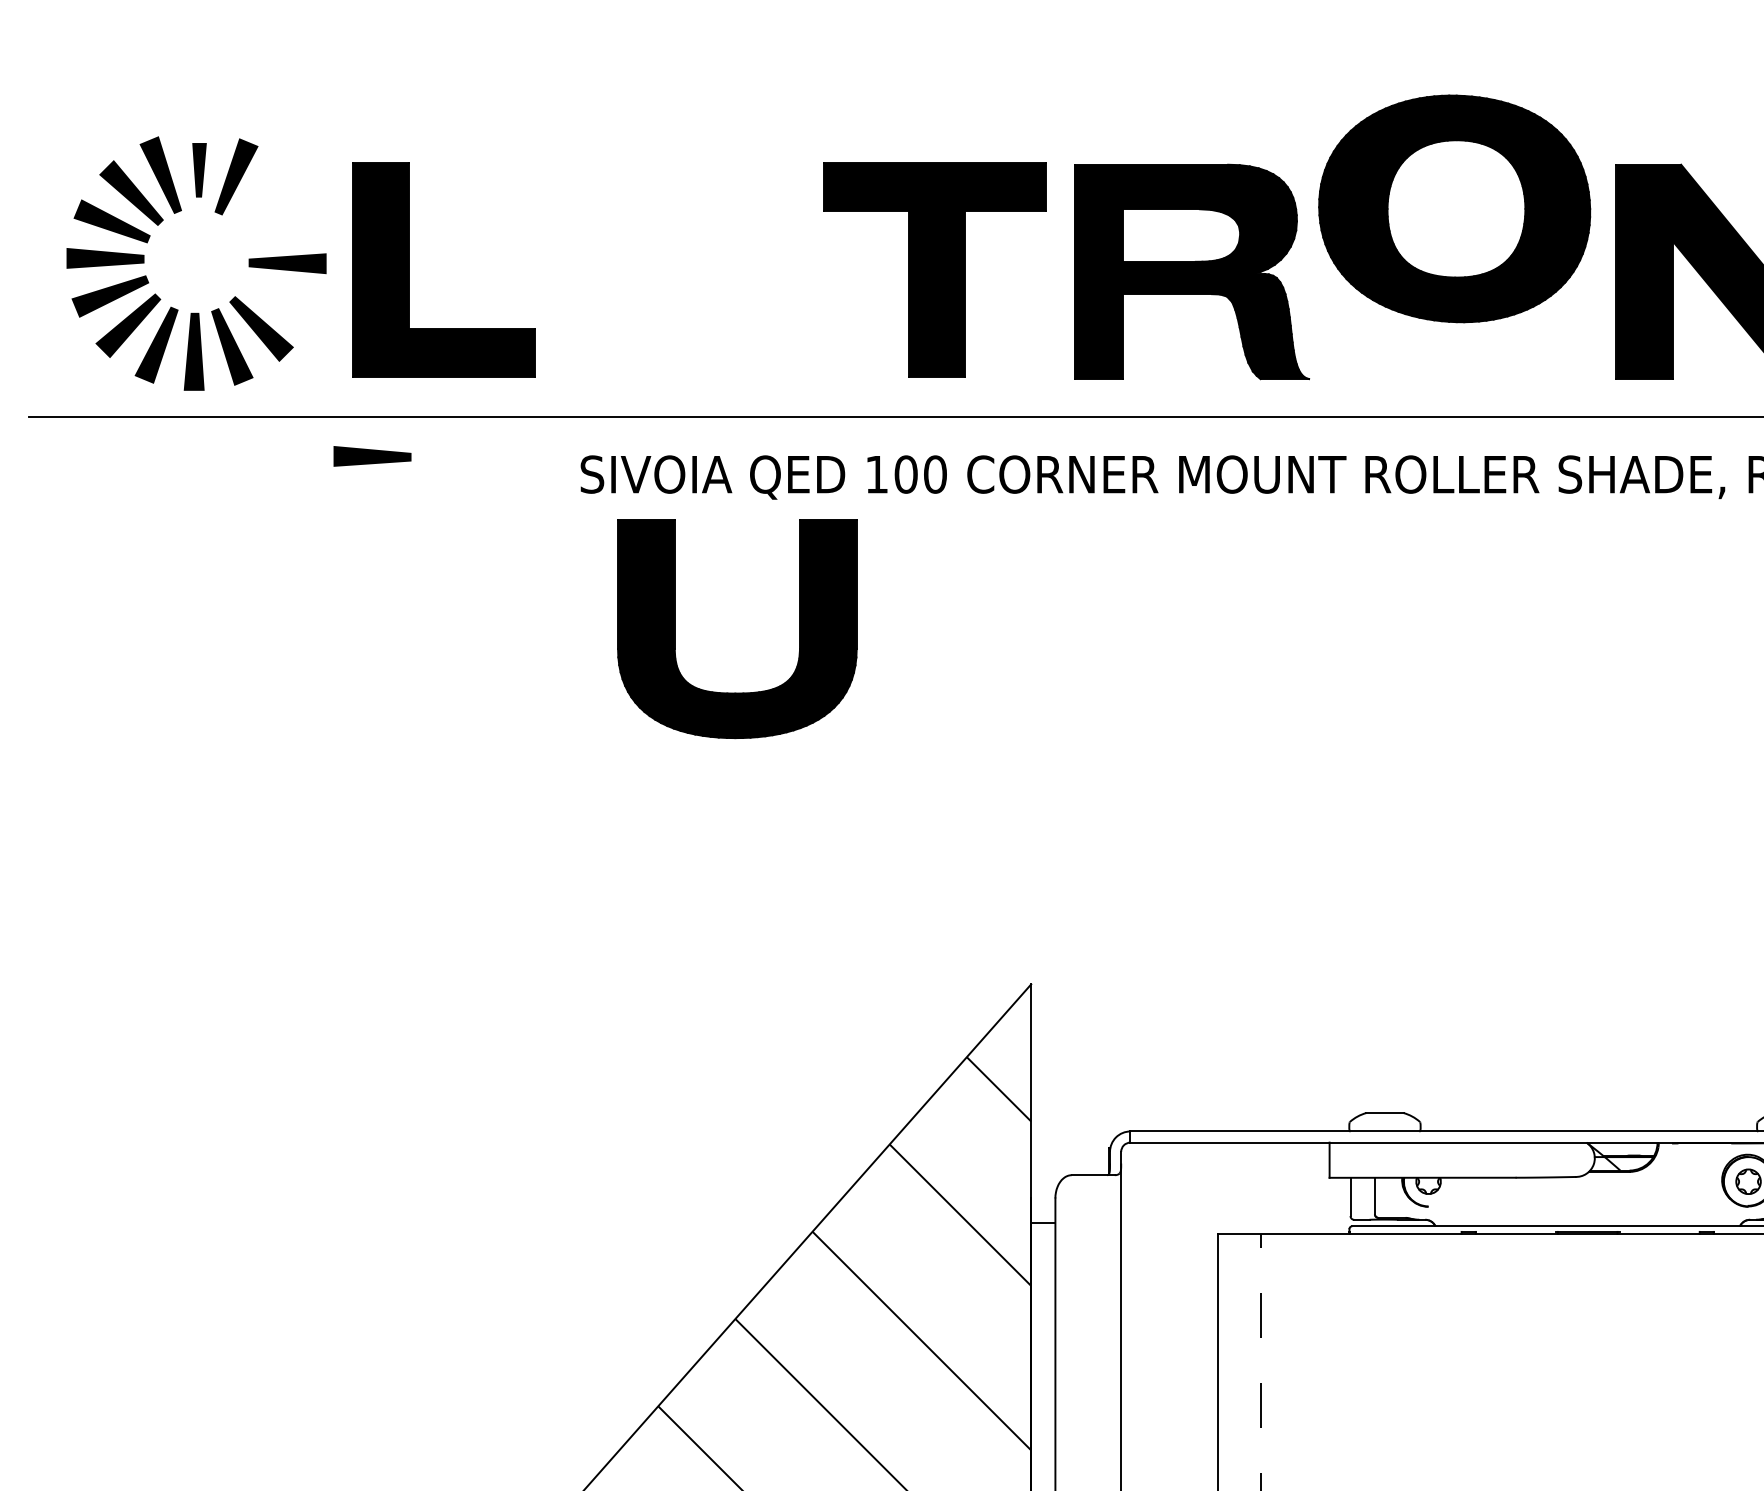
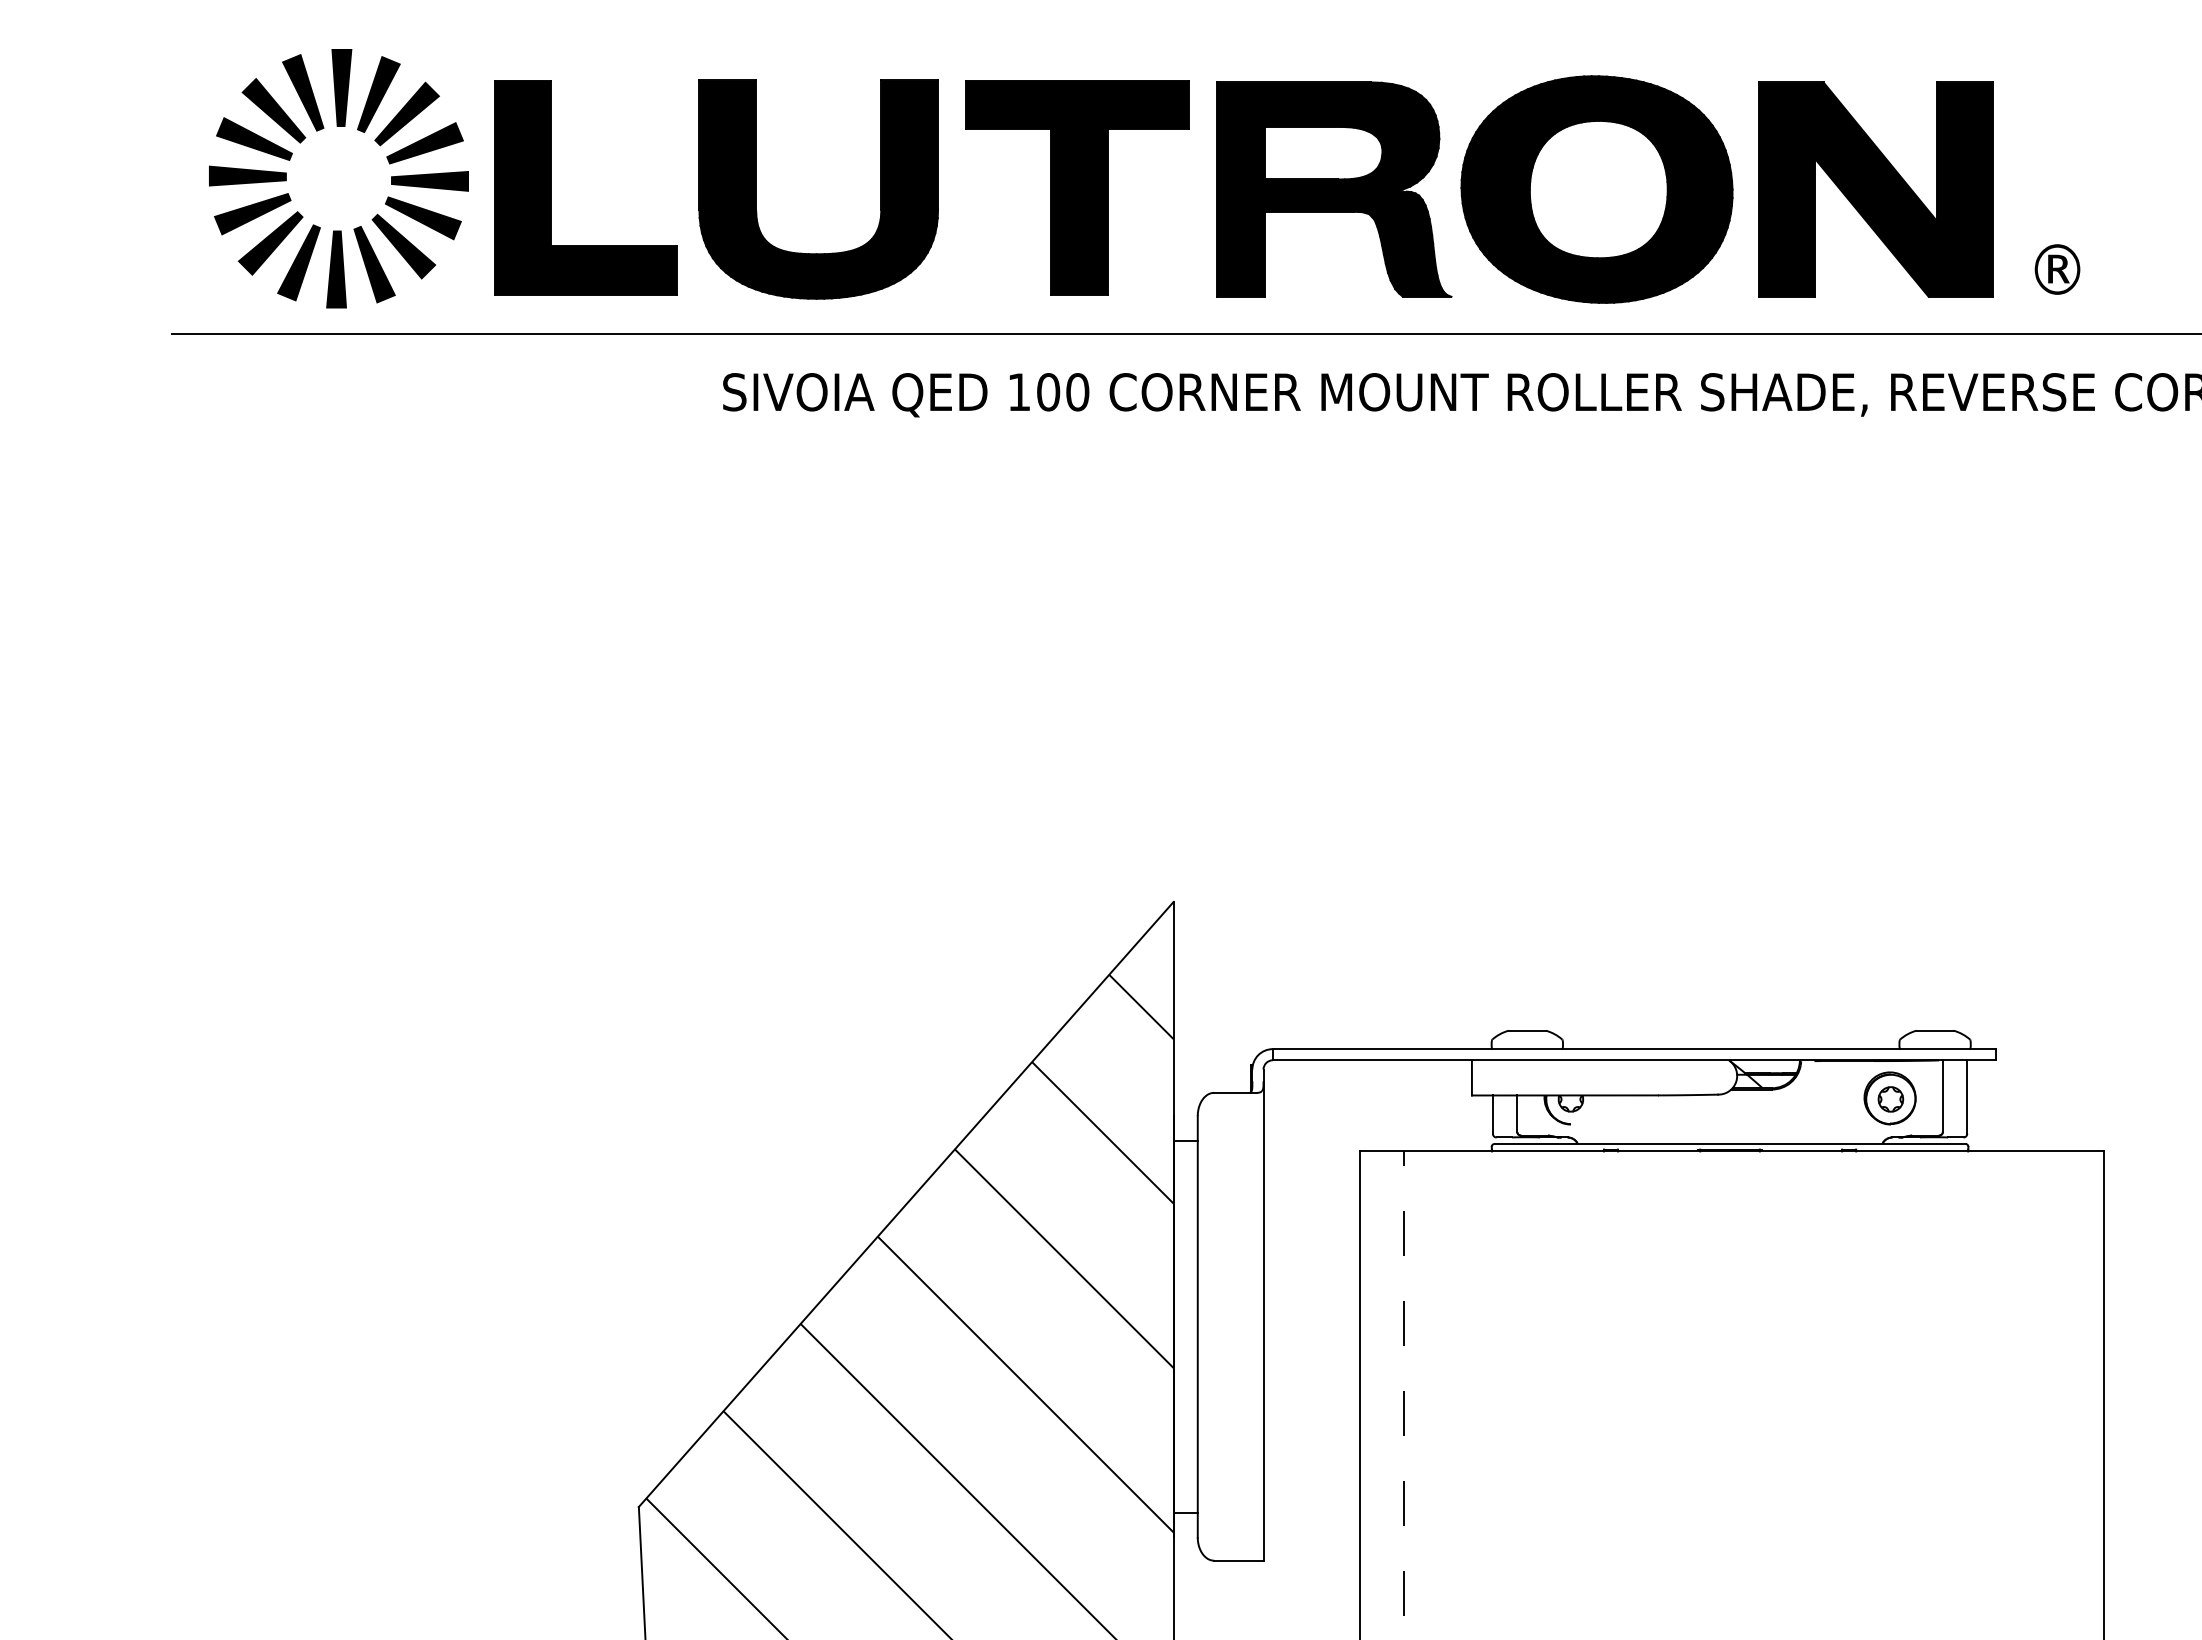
part: (199, 169) -> (341, 87), size x1.43
fill: (265, 195) -> (407, 113), added
part: (1454, 208) -> (1596, 189), moved
fill: (283, 224) -> (425, 142), added
fill: (281, 300) -> (423, 218), added
part: (372, 455) -> (514, 373), removed
part: (675, 628) -> (756, 189), moved

